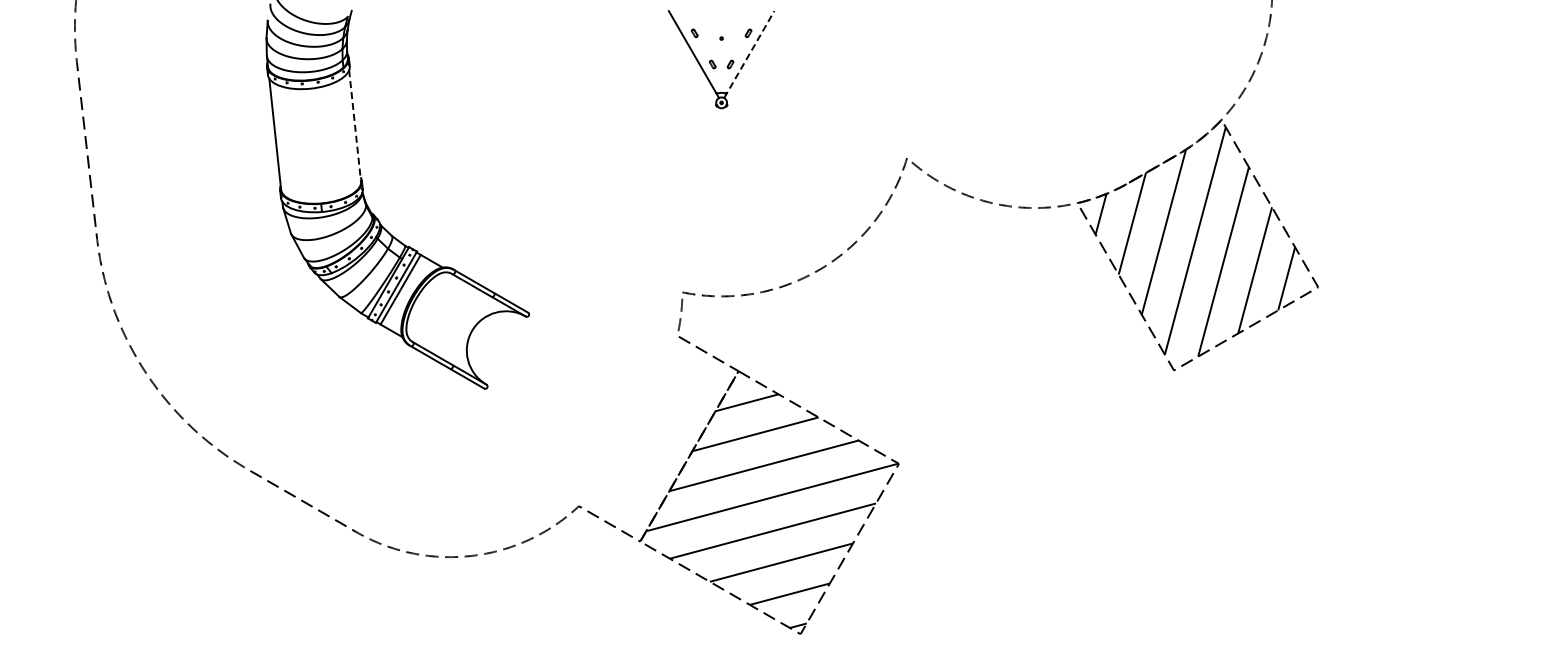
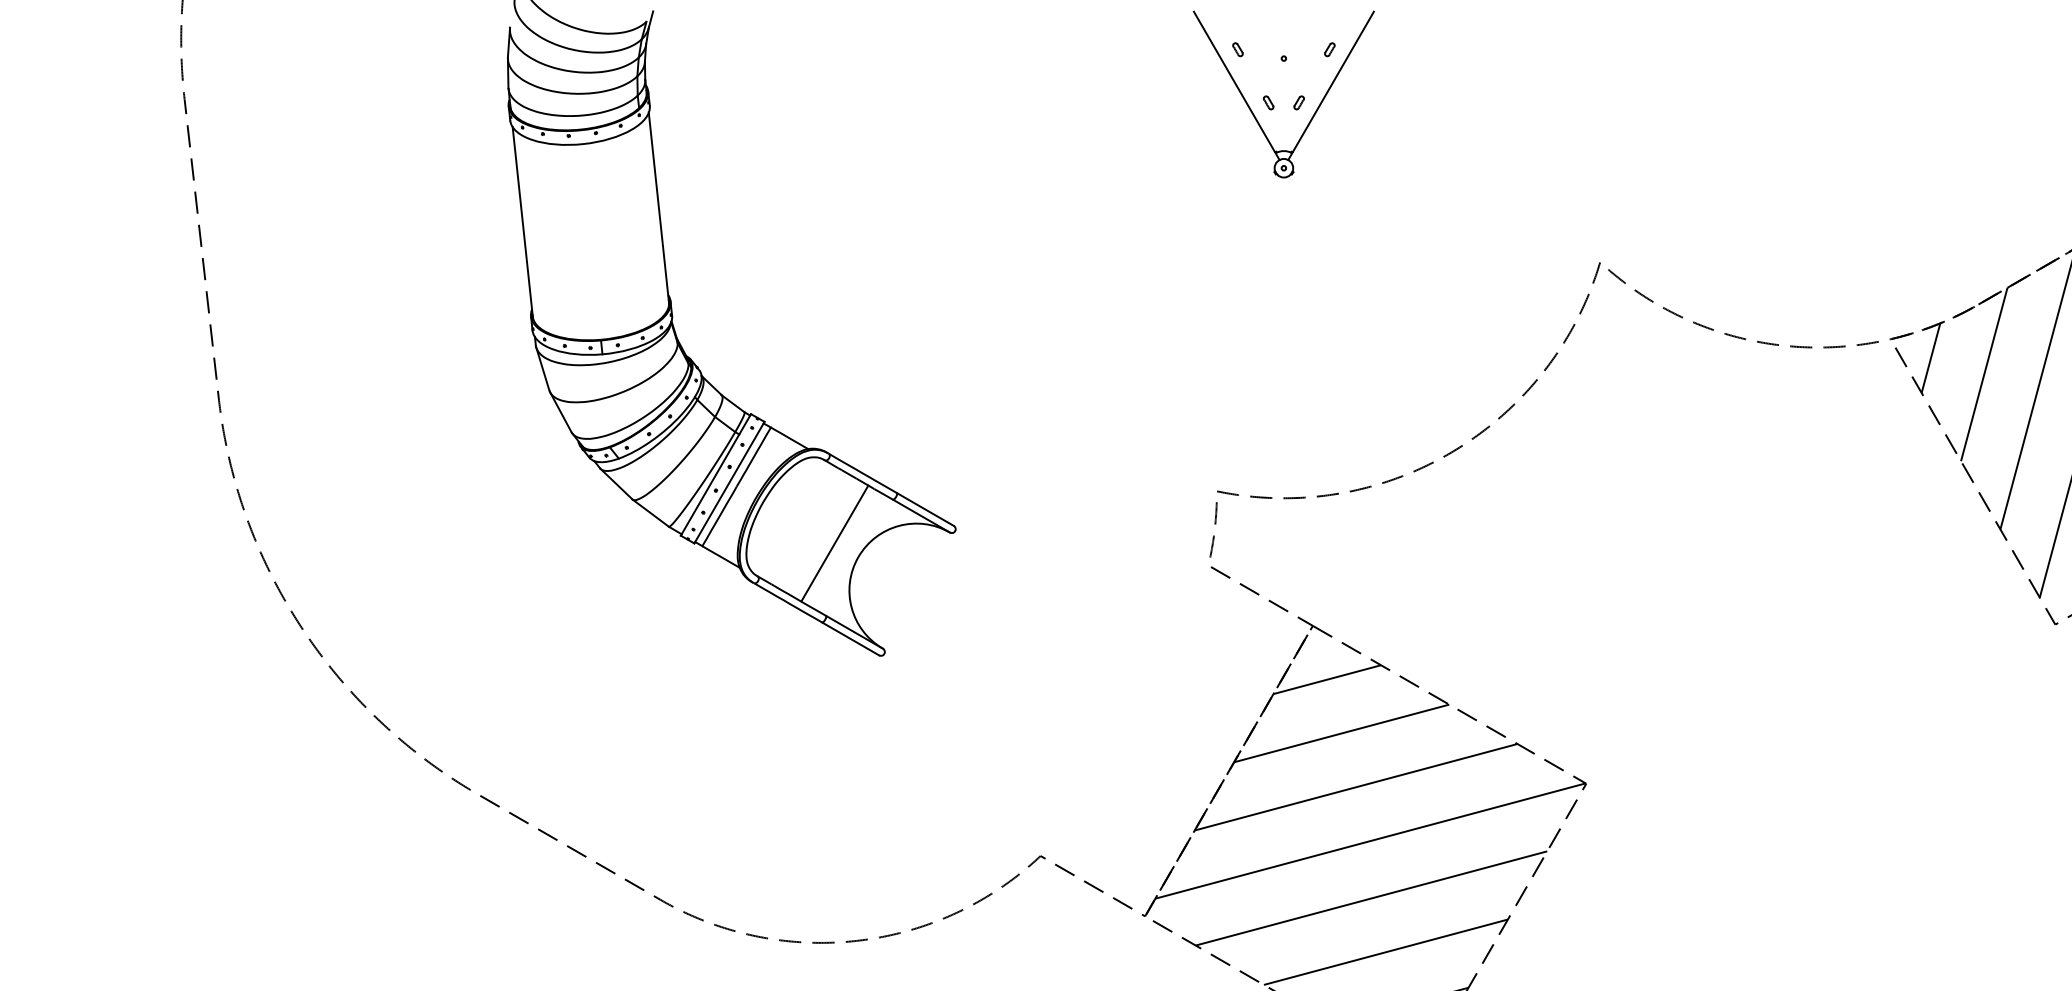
line: (749, 54) -> (1331, 85), dashed -> solid
line: (355, 126) -> (659, 208), dashed -> solid
line: (457, 322) -> (833, 542), added

